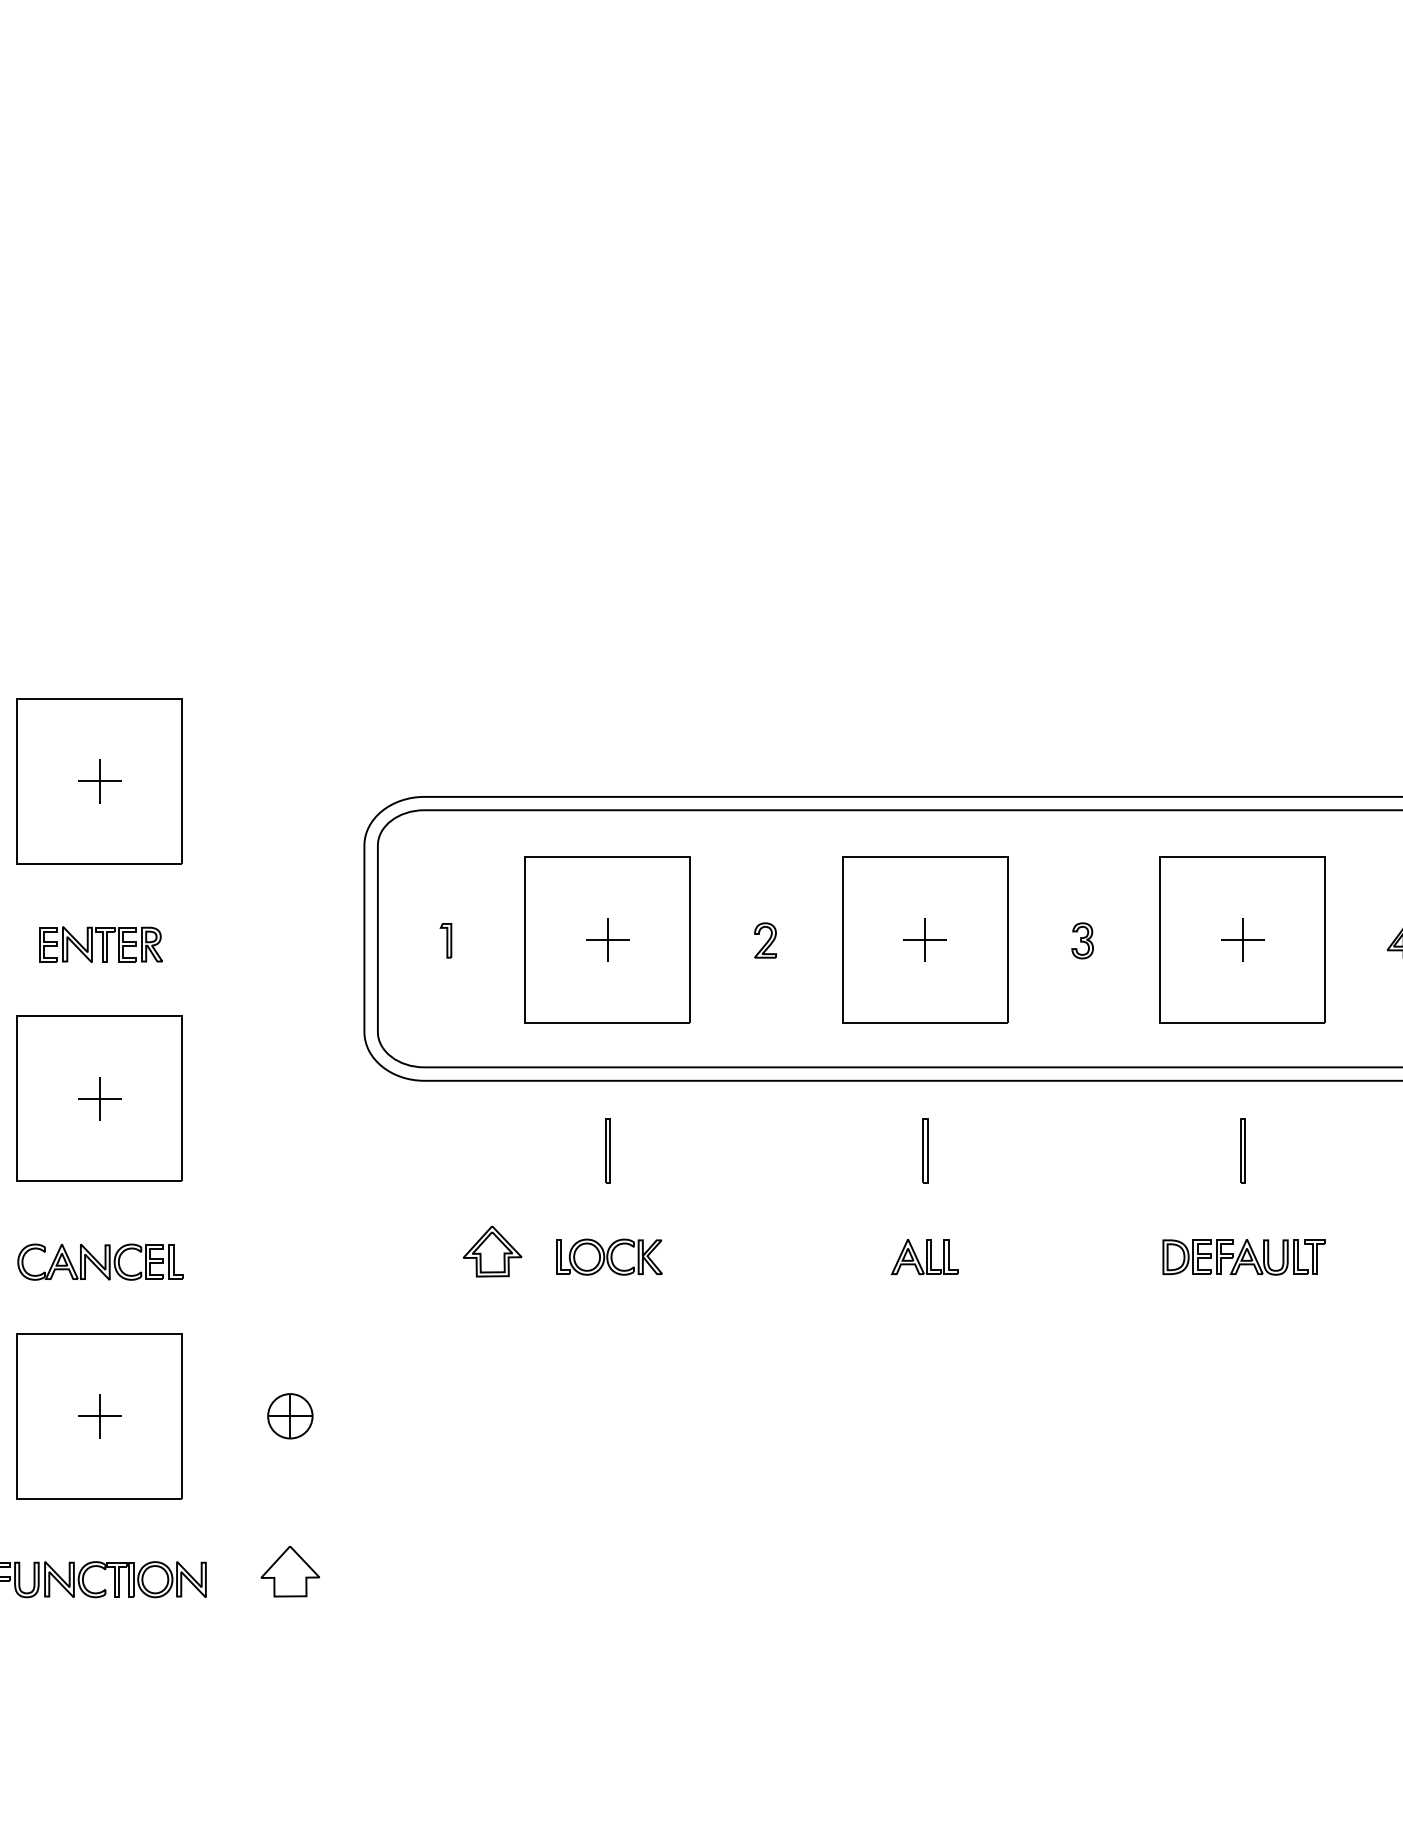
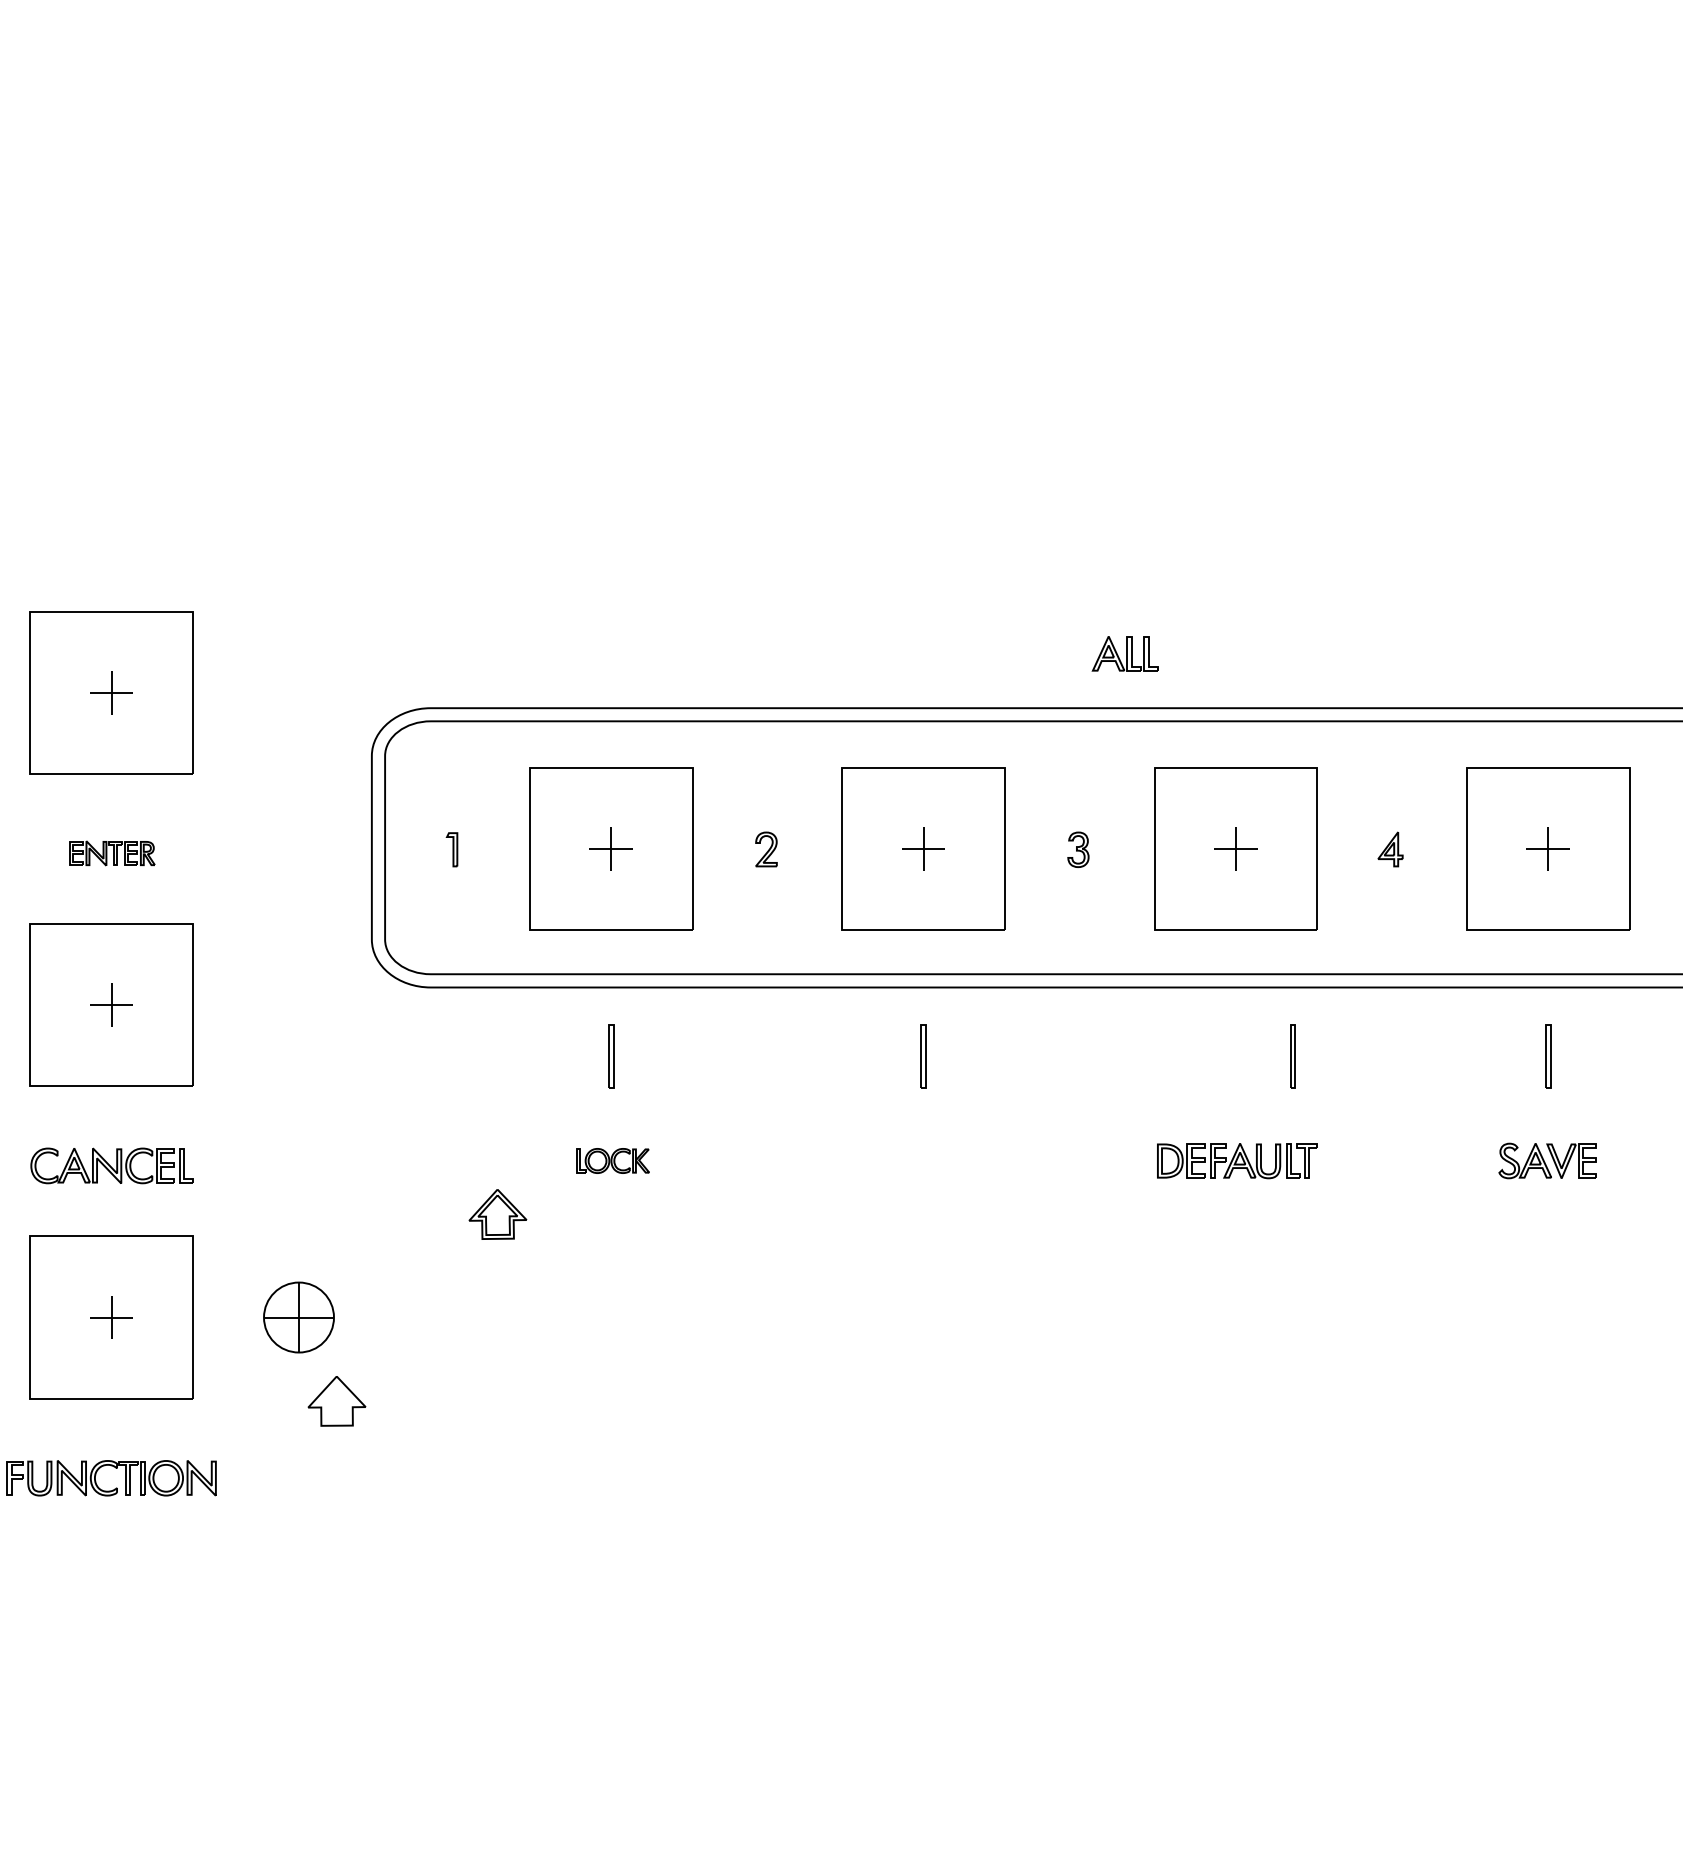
part: (100, 944) -> (112, 853), size x0.7
part: (1242, 1150) -> (1292, 1056), moved
part: (492, 1251) -> (497, 1214), moved
part: (609, 1256) -> (612, 1160), size x0.7
part: (924, 1256) -> (1124, 653), moved
part: (289, 1416) -> (298, 1317), size x1.6
part: (289, 1571) -> (336, 1401), moved

